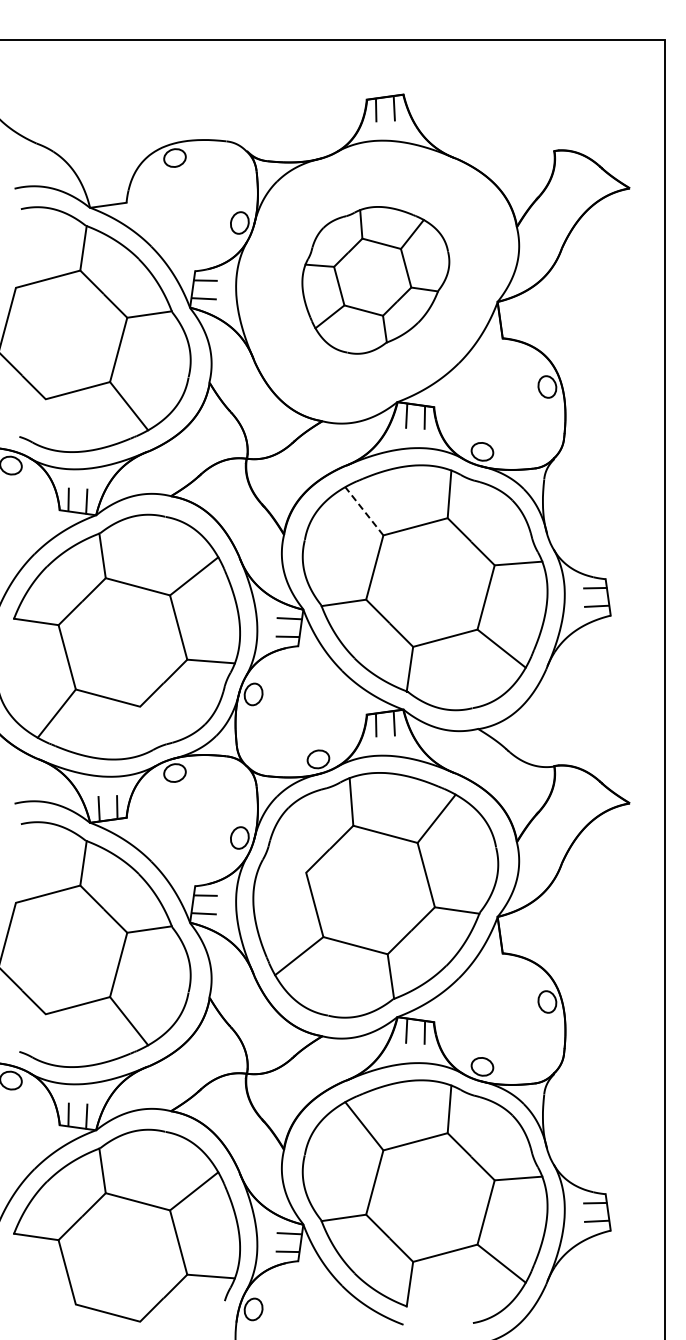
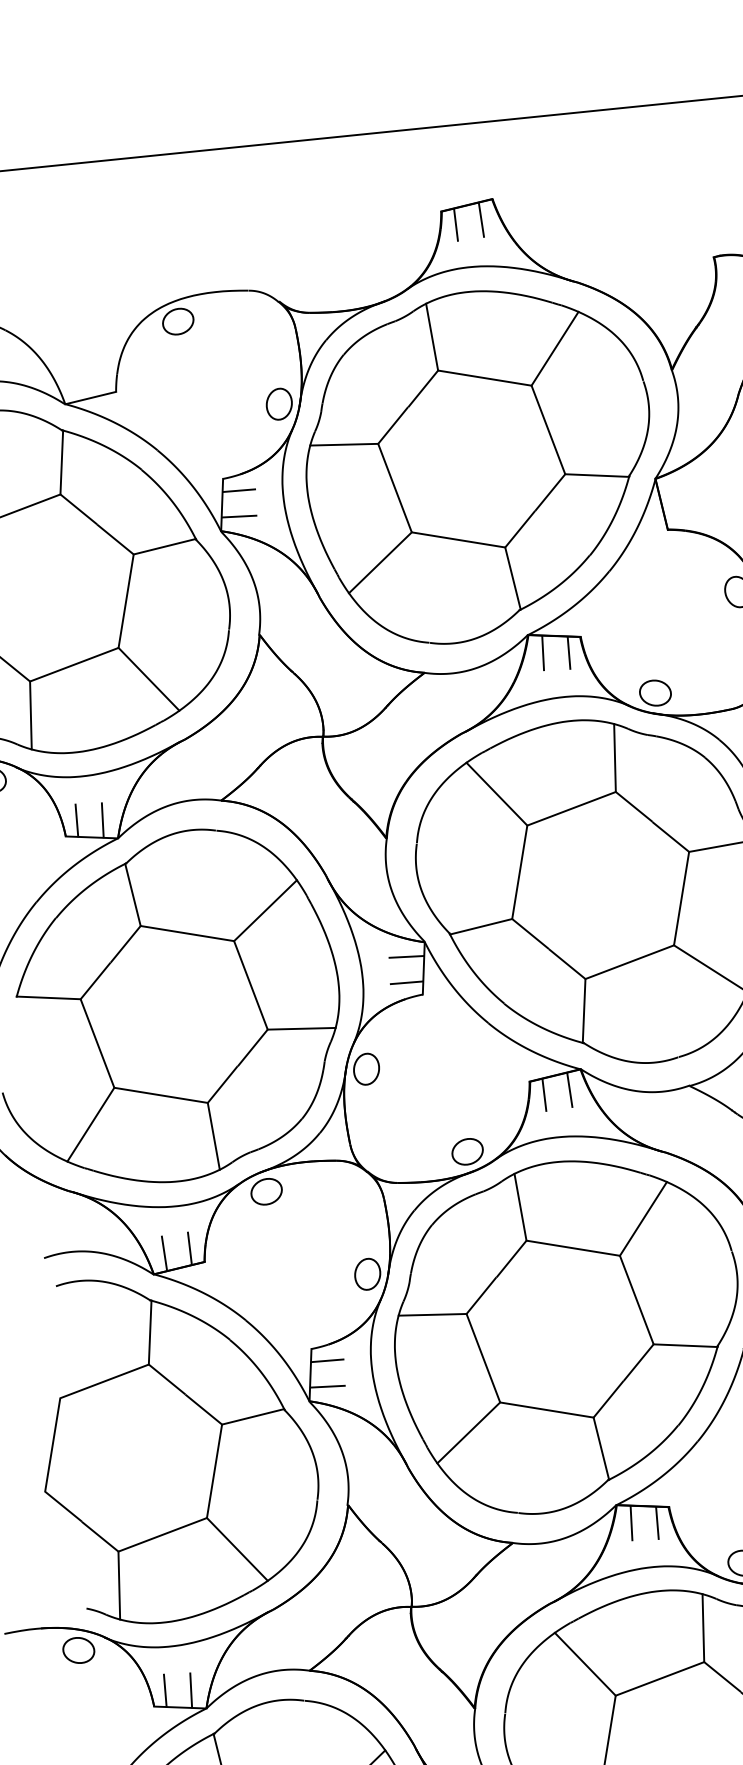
part: (375, 280) -> (479, 466), size x1.67
line: (43, 422) -> (30, 714), added
line: (364, 511) -> (497, 794), dashed -> solid
line: (141, 730) -> (213, 1136), added
line: (282, 870) -> (432, 1314), added
line: (43, 1037) -> (118, 1584), added

